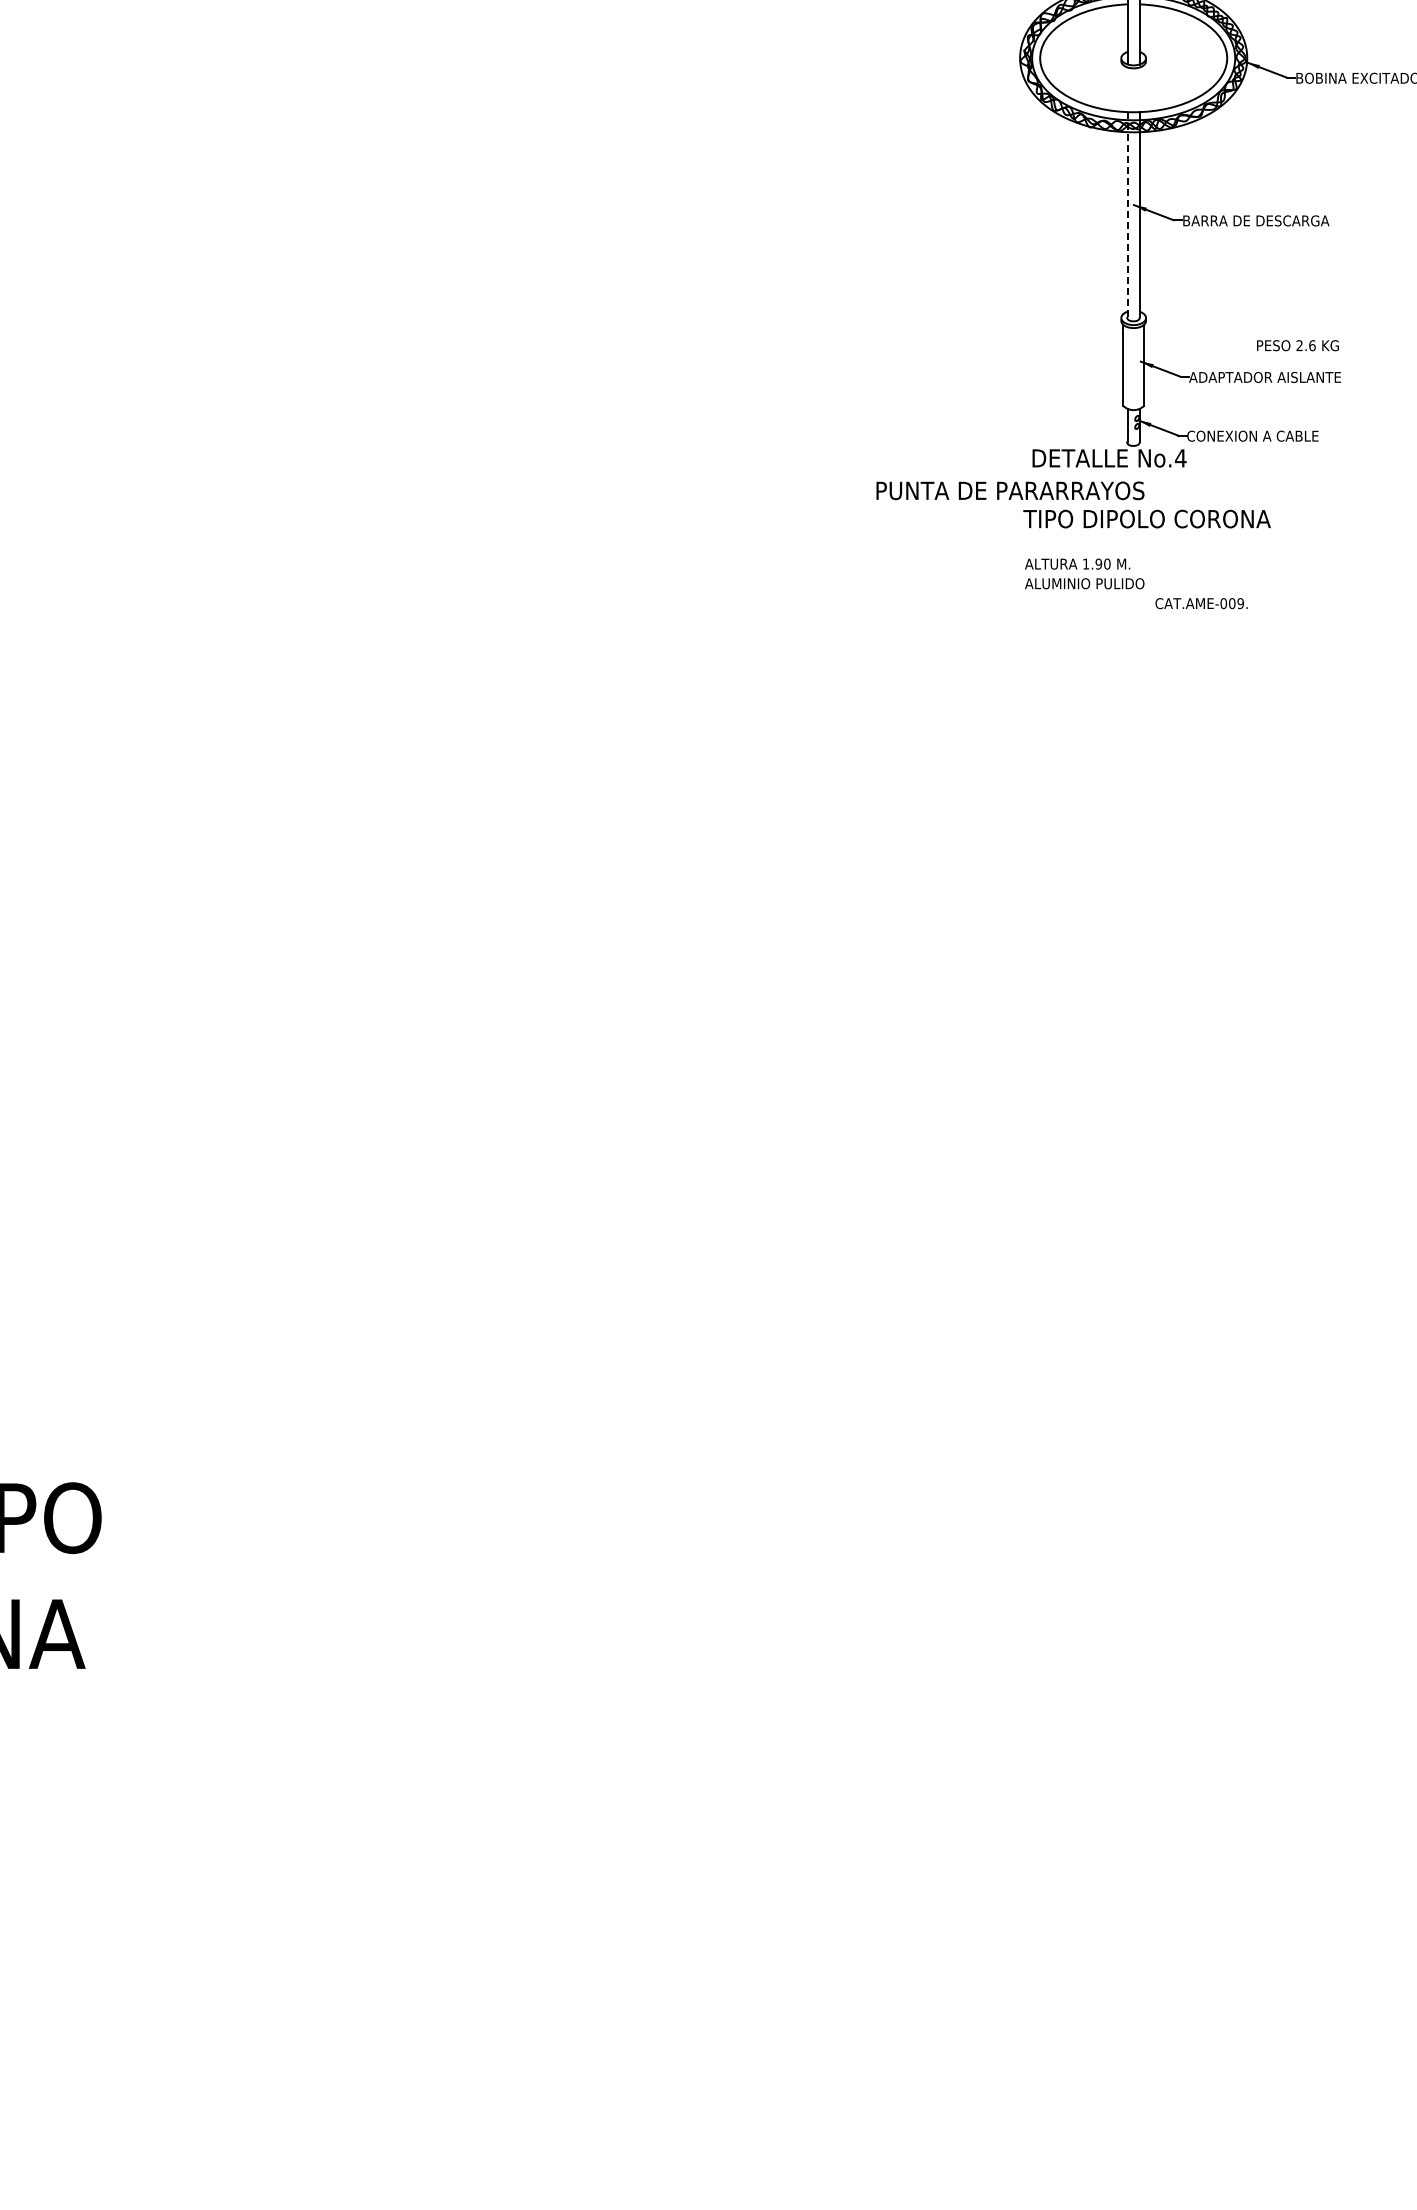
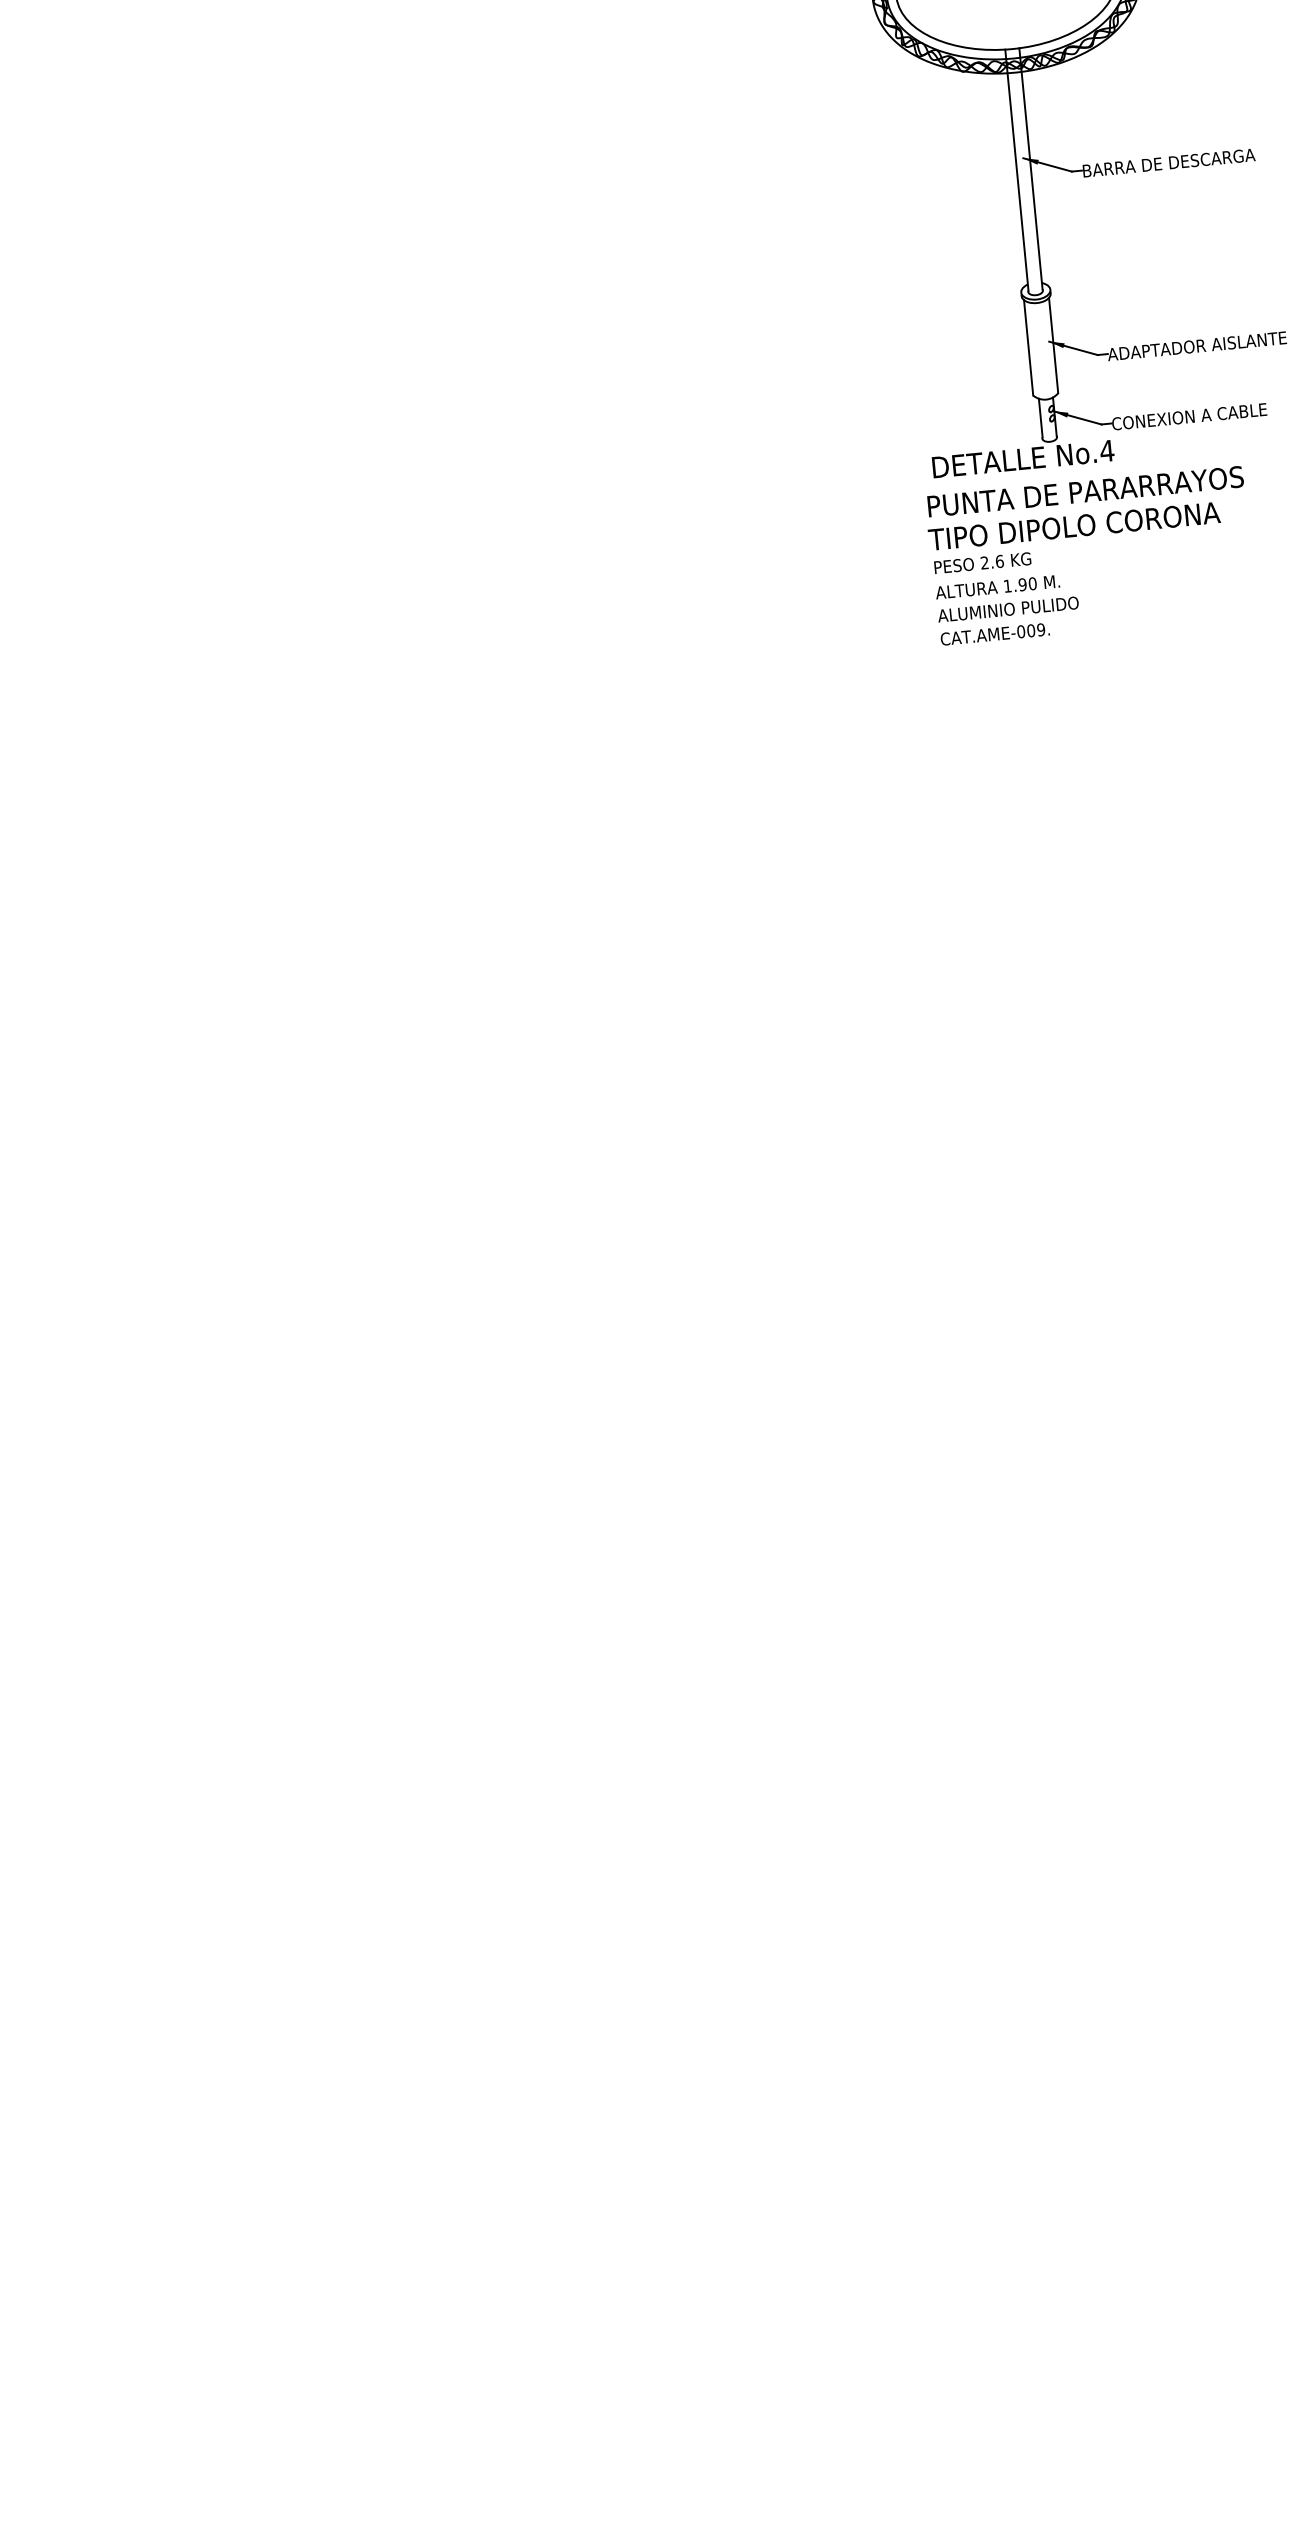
line: (1127, 215) -> (1016, 171), dashed -> solid
text: (1297, 345) -> (982, 562), moved
text: (1010, 490) -> (1085, 491), moved
text: (1201, 603) -> (994, 634), moved

